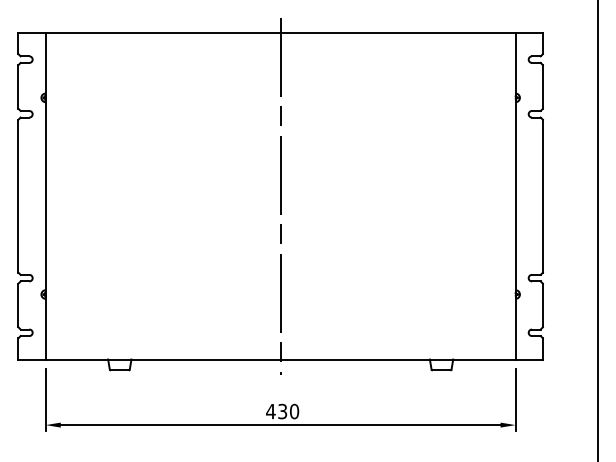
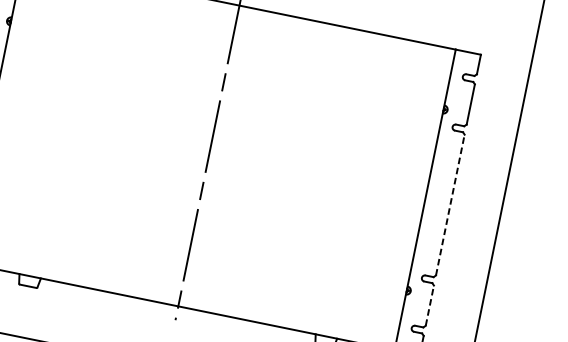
line: (542, 195) -> (450, 204), solid -> dashed
line: (542, 305) -> (429, 305), solid -> dashed

